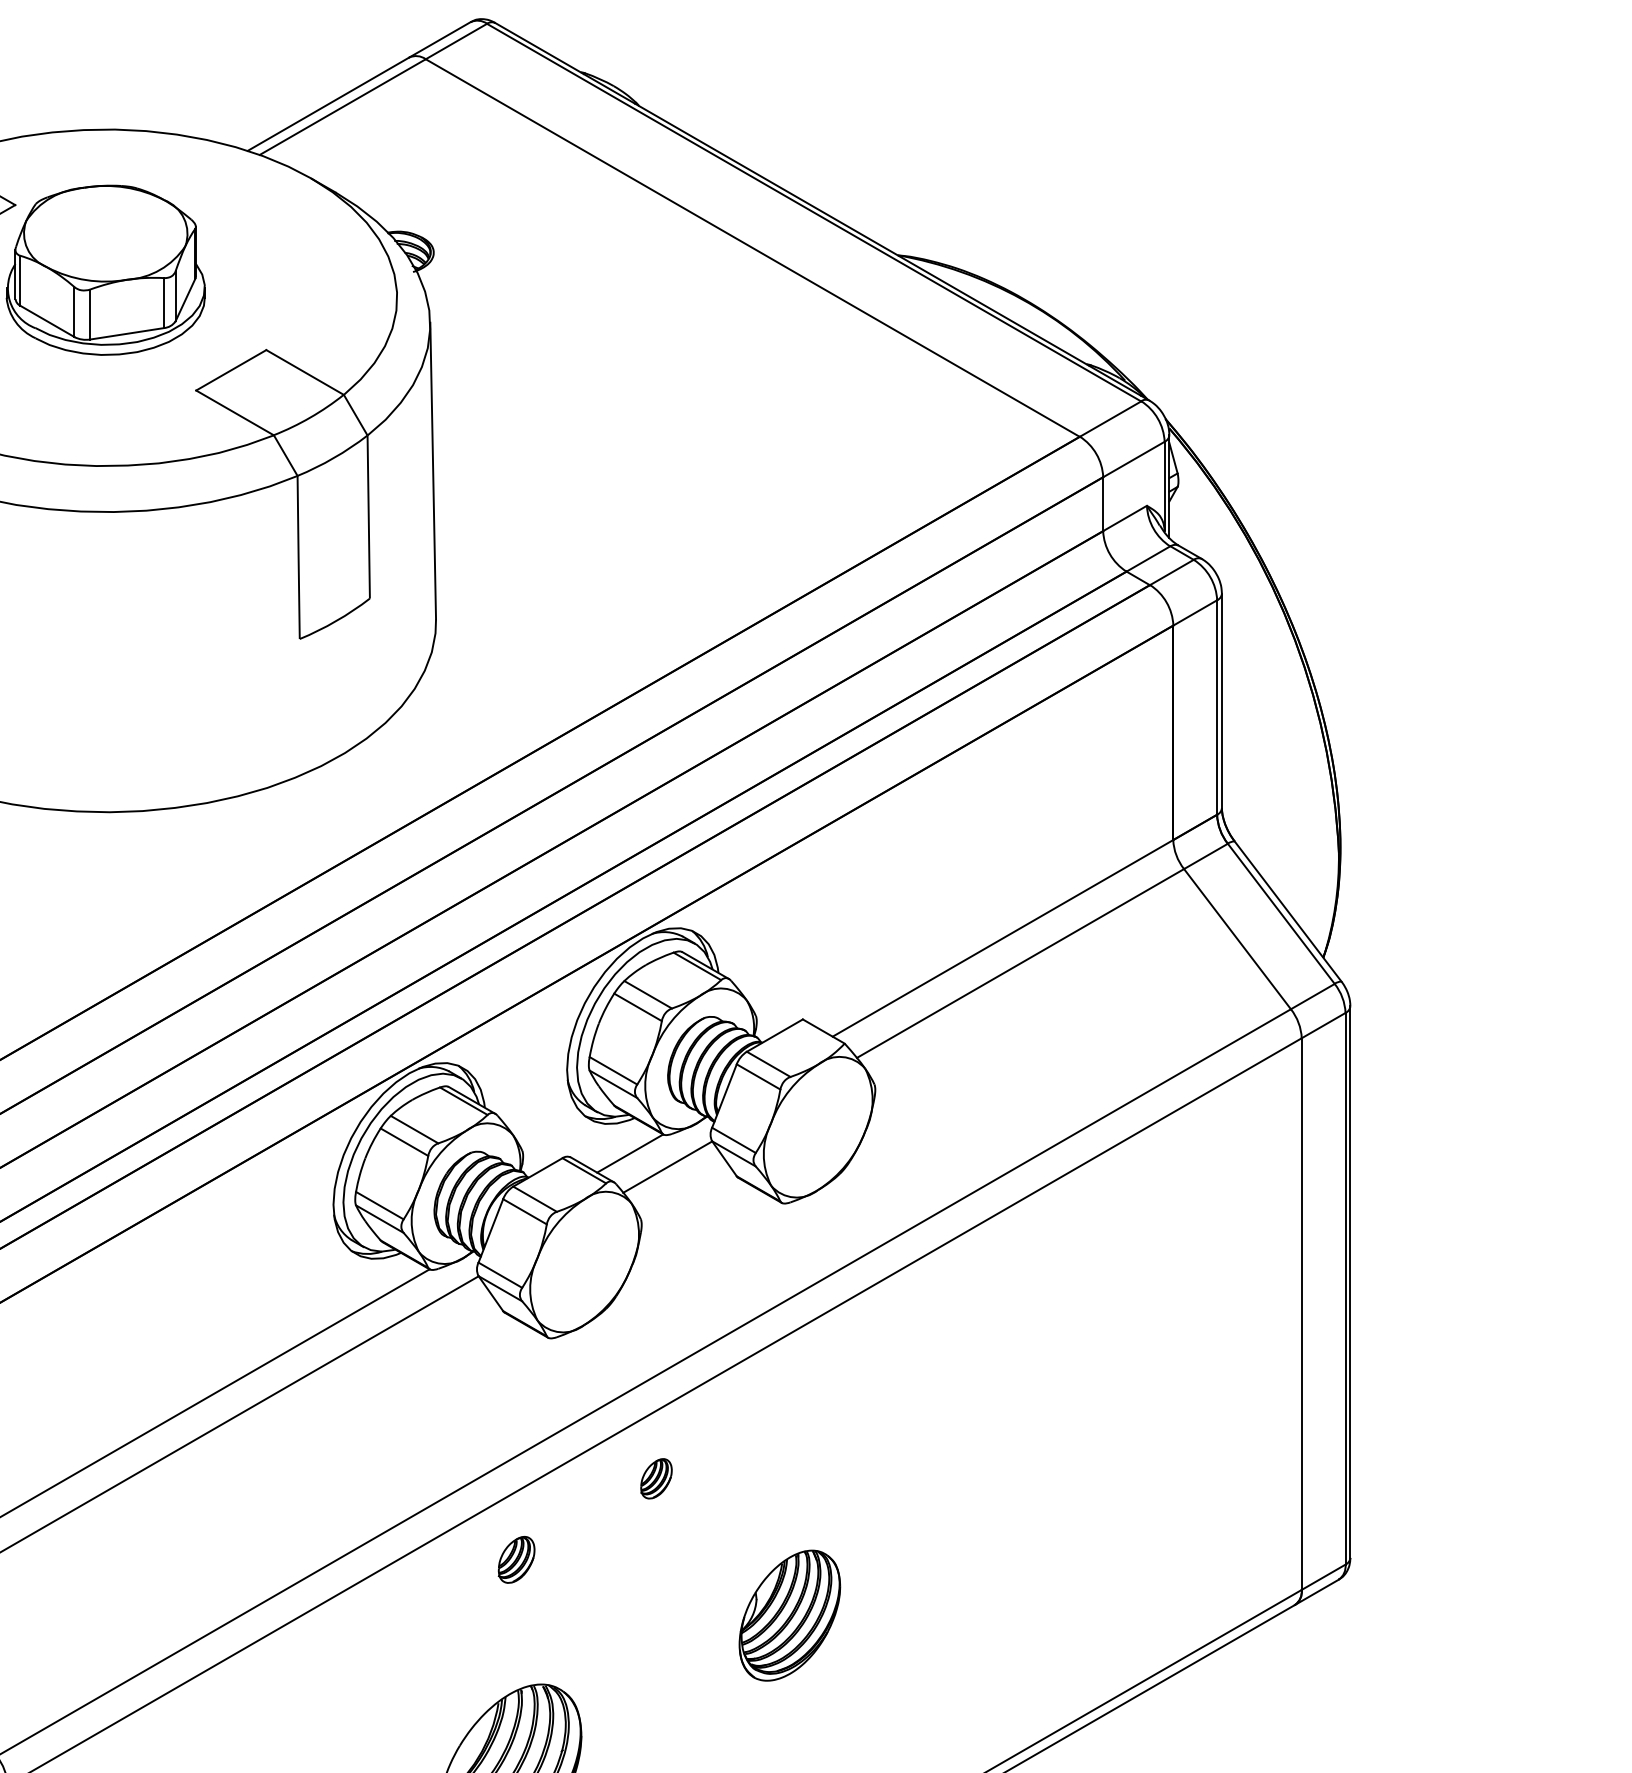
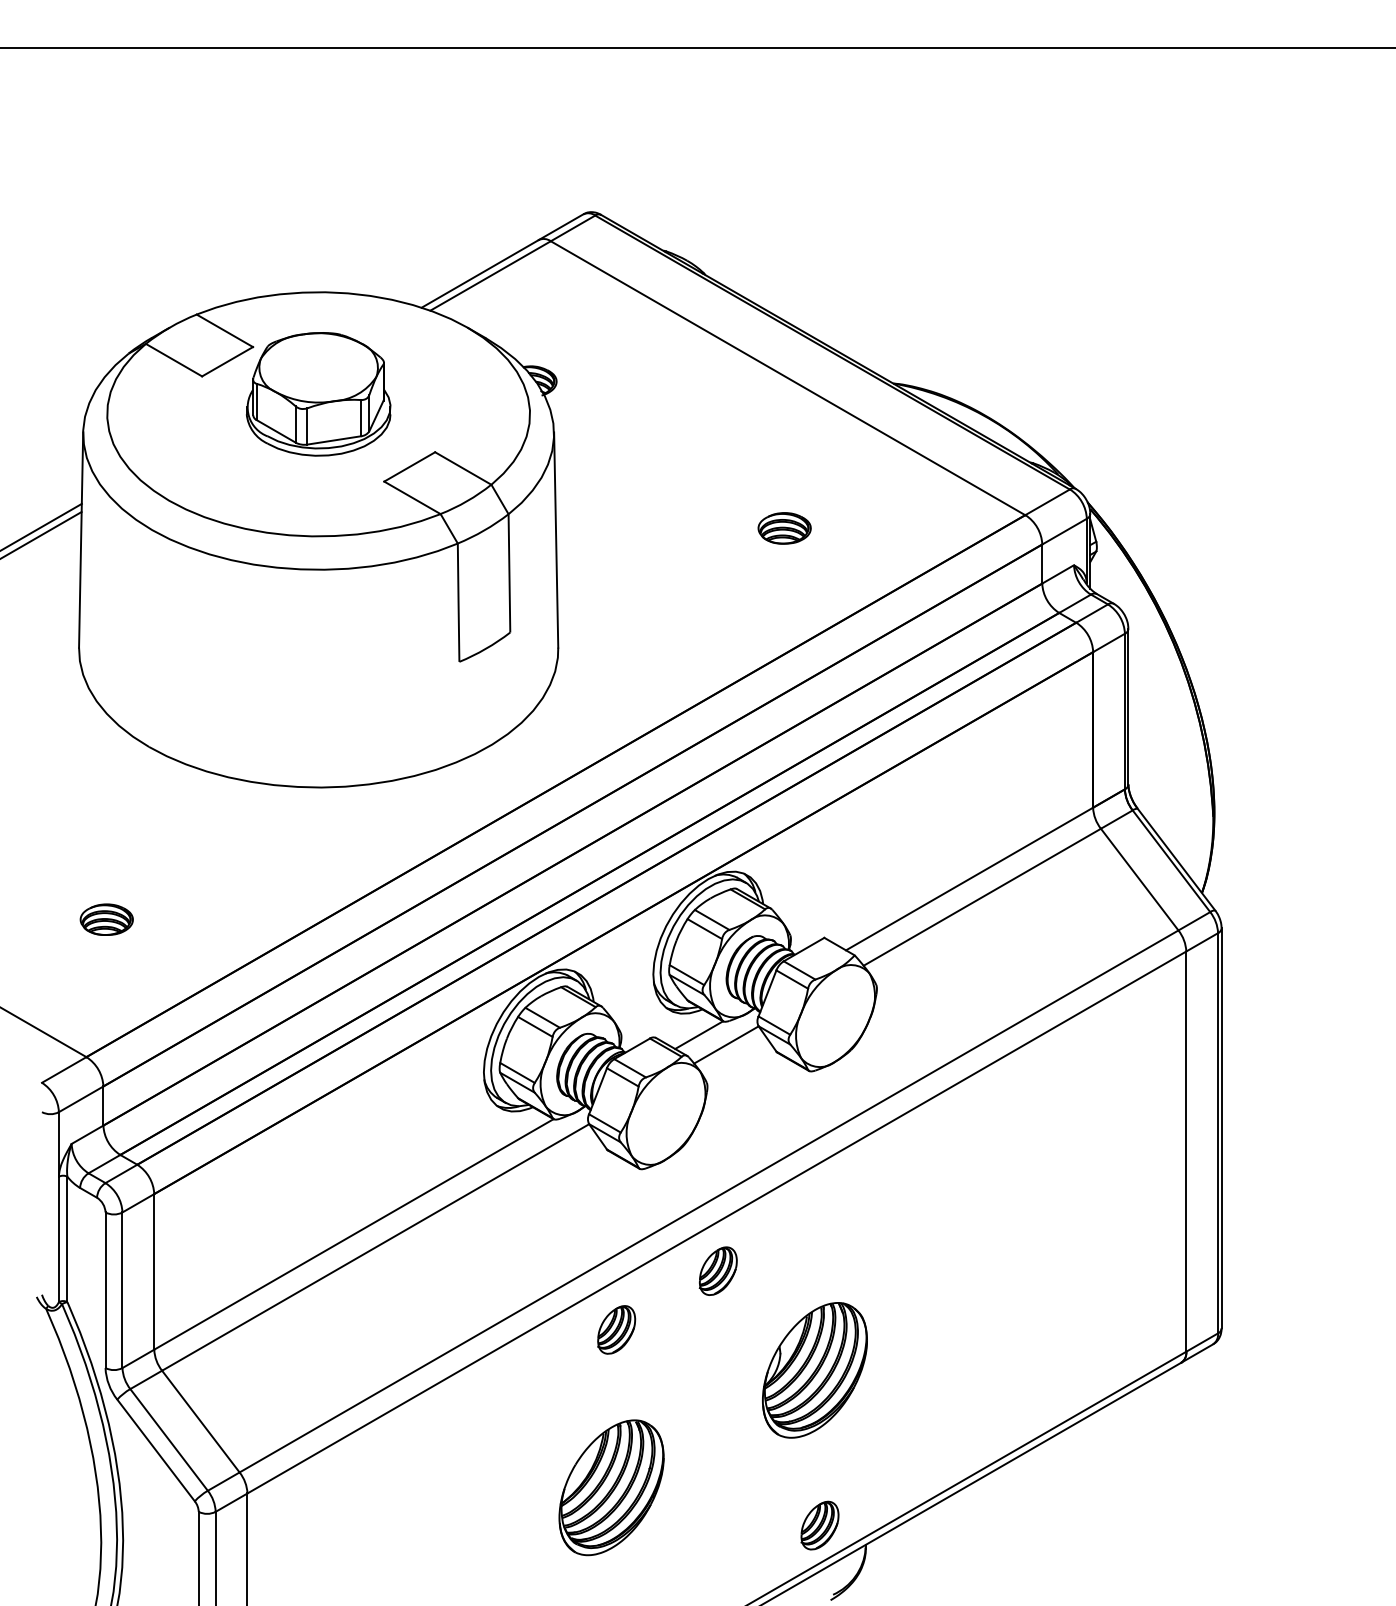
part: (747, 455) -> (784, 528), added
part: (655, 1477) -> (717, 1270), size x1.67
part: (516, 1559) -> (616, 1329), size x1.43
part: (789, 1615) -> (814, 1370), size x1.43

